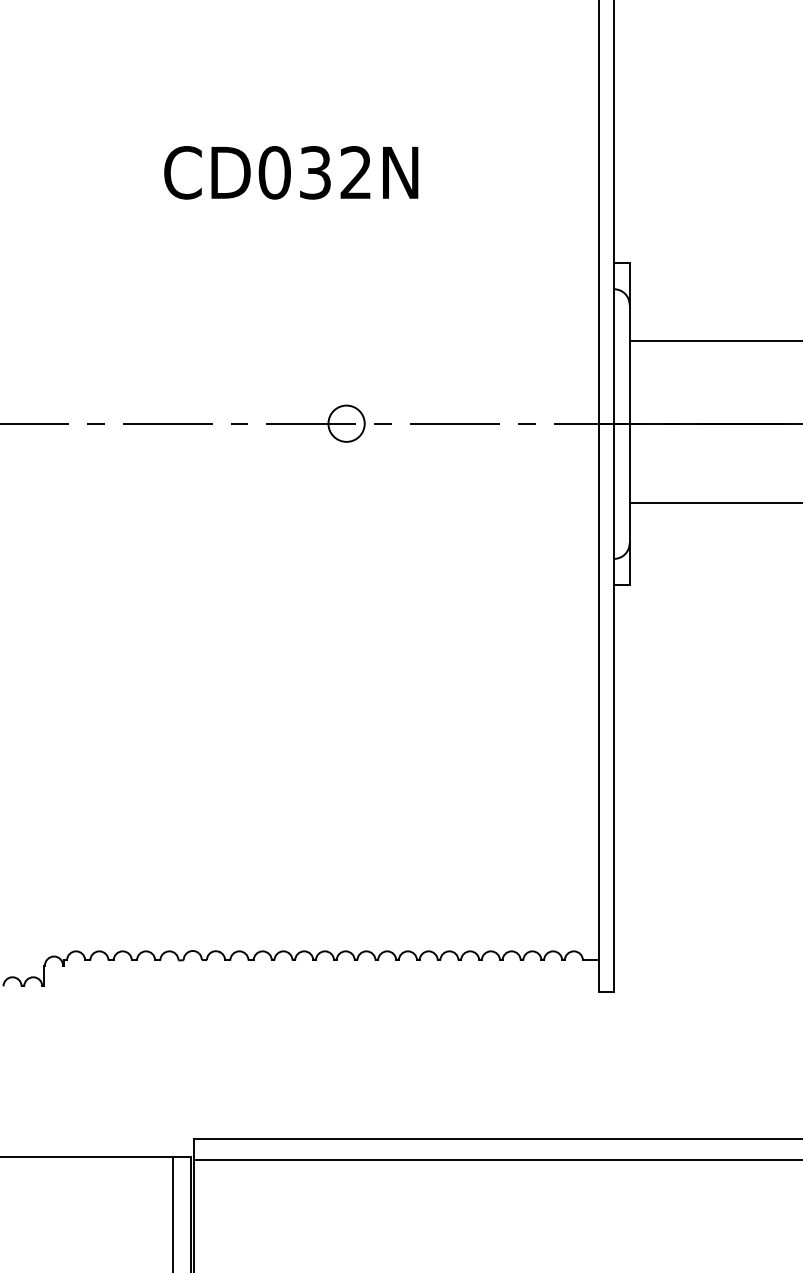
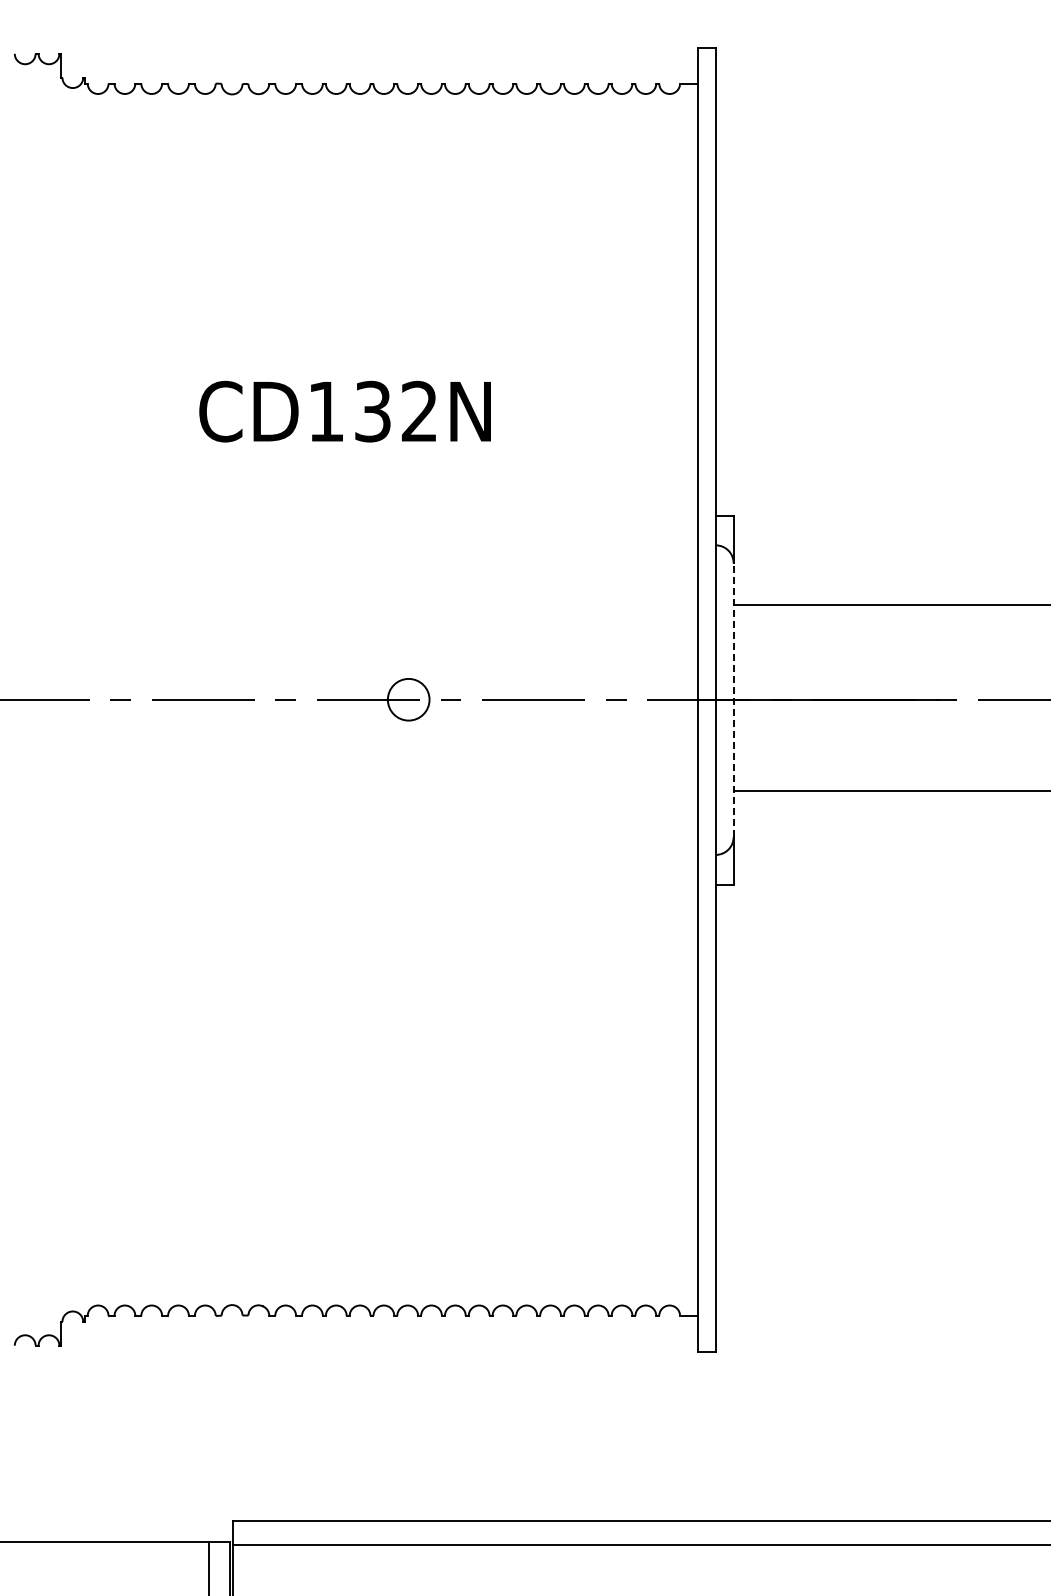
text: (274, 172) -> (326, 411), CD032N -> CD132N
line: (629, 424) -> (733, 700), solid -> dashed

